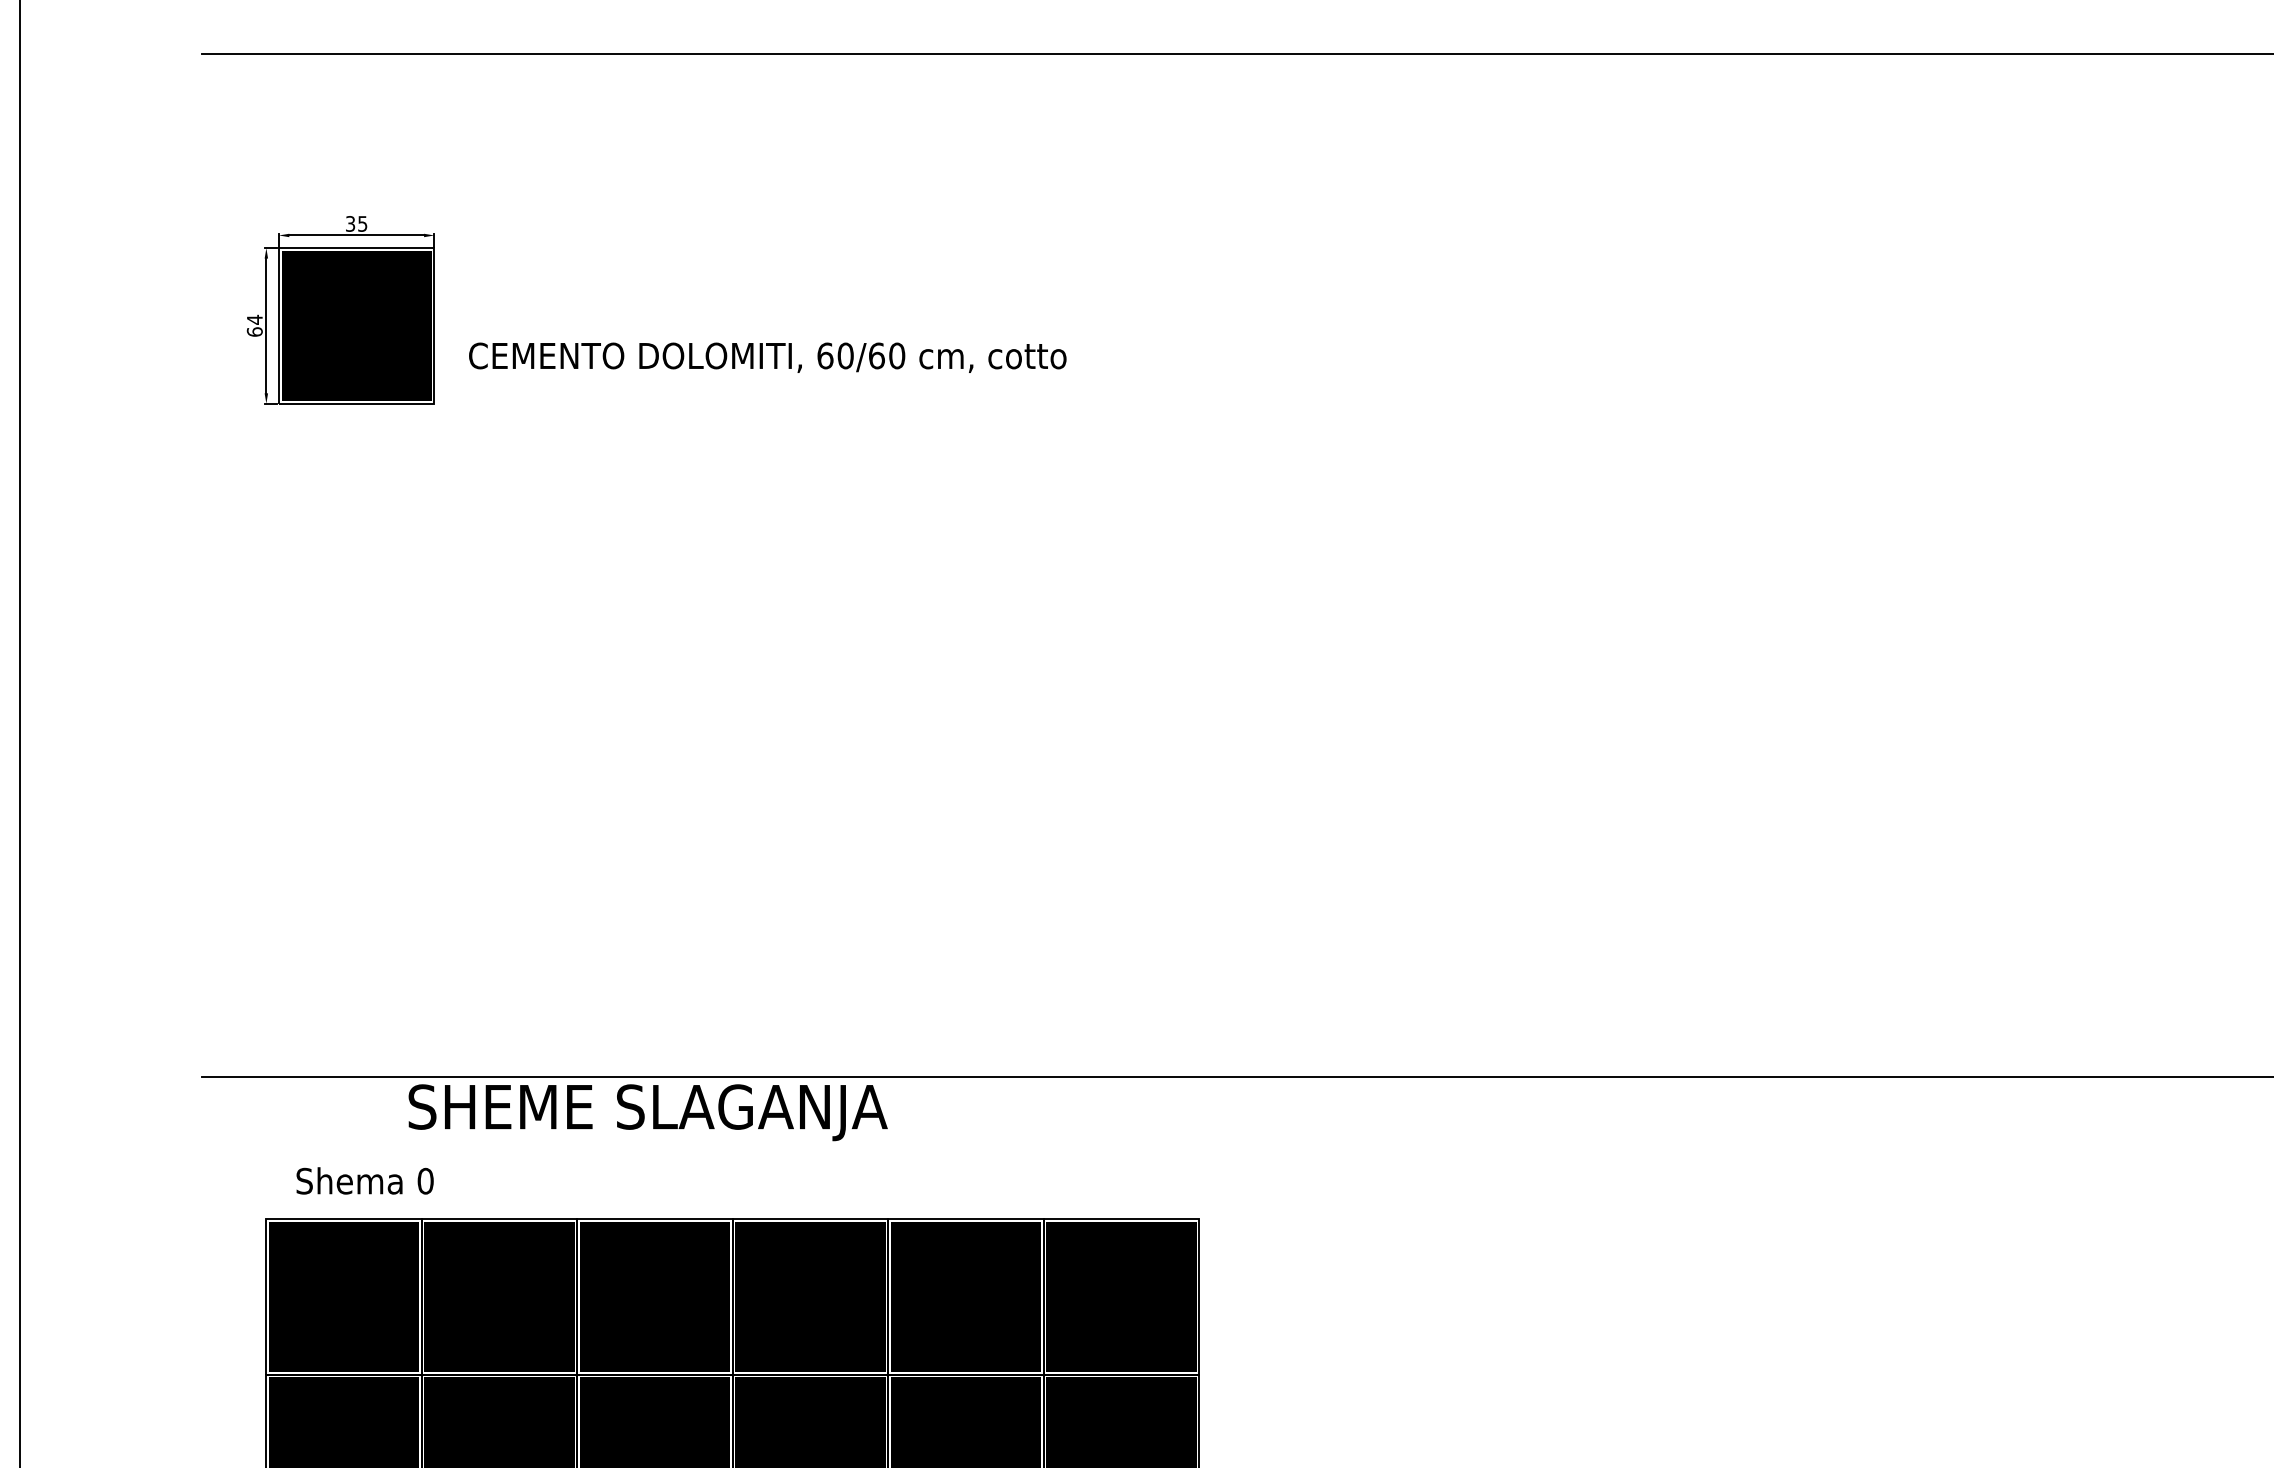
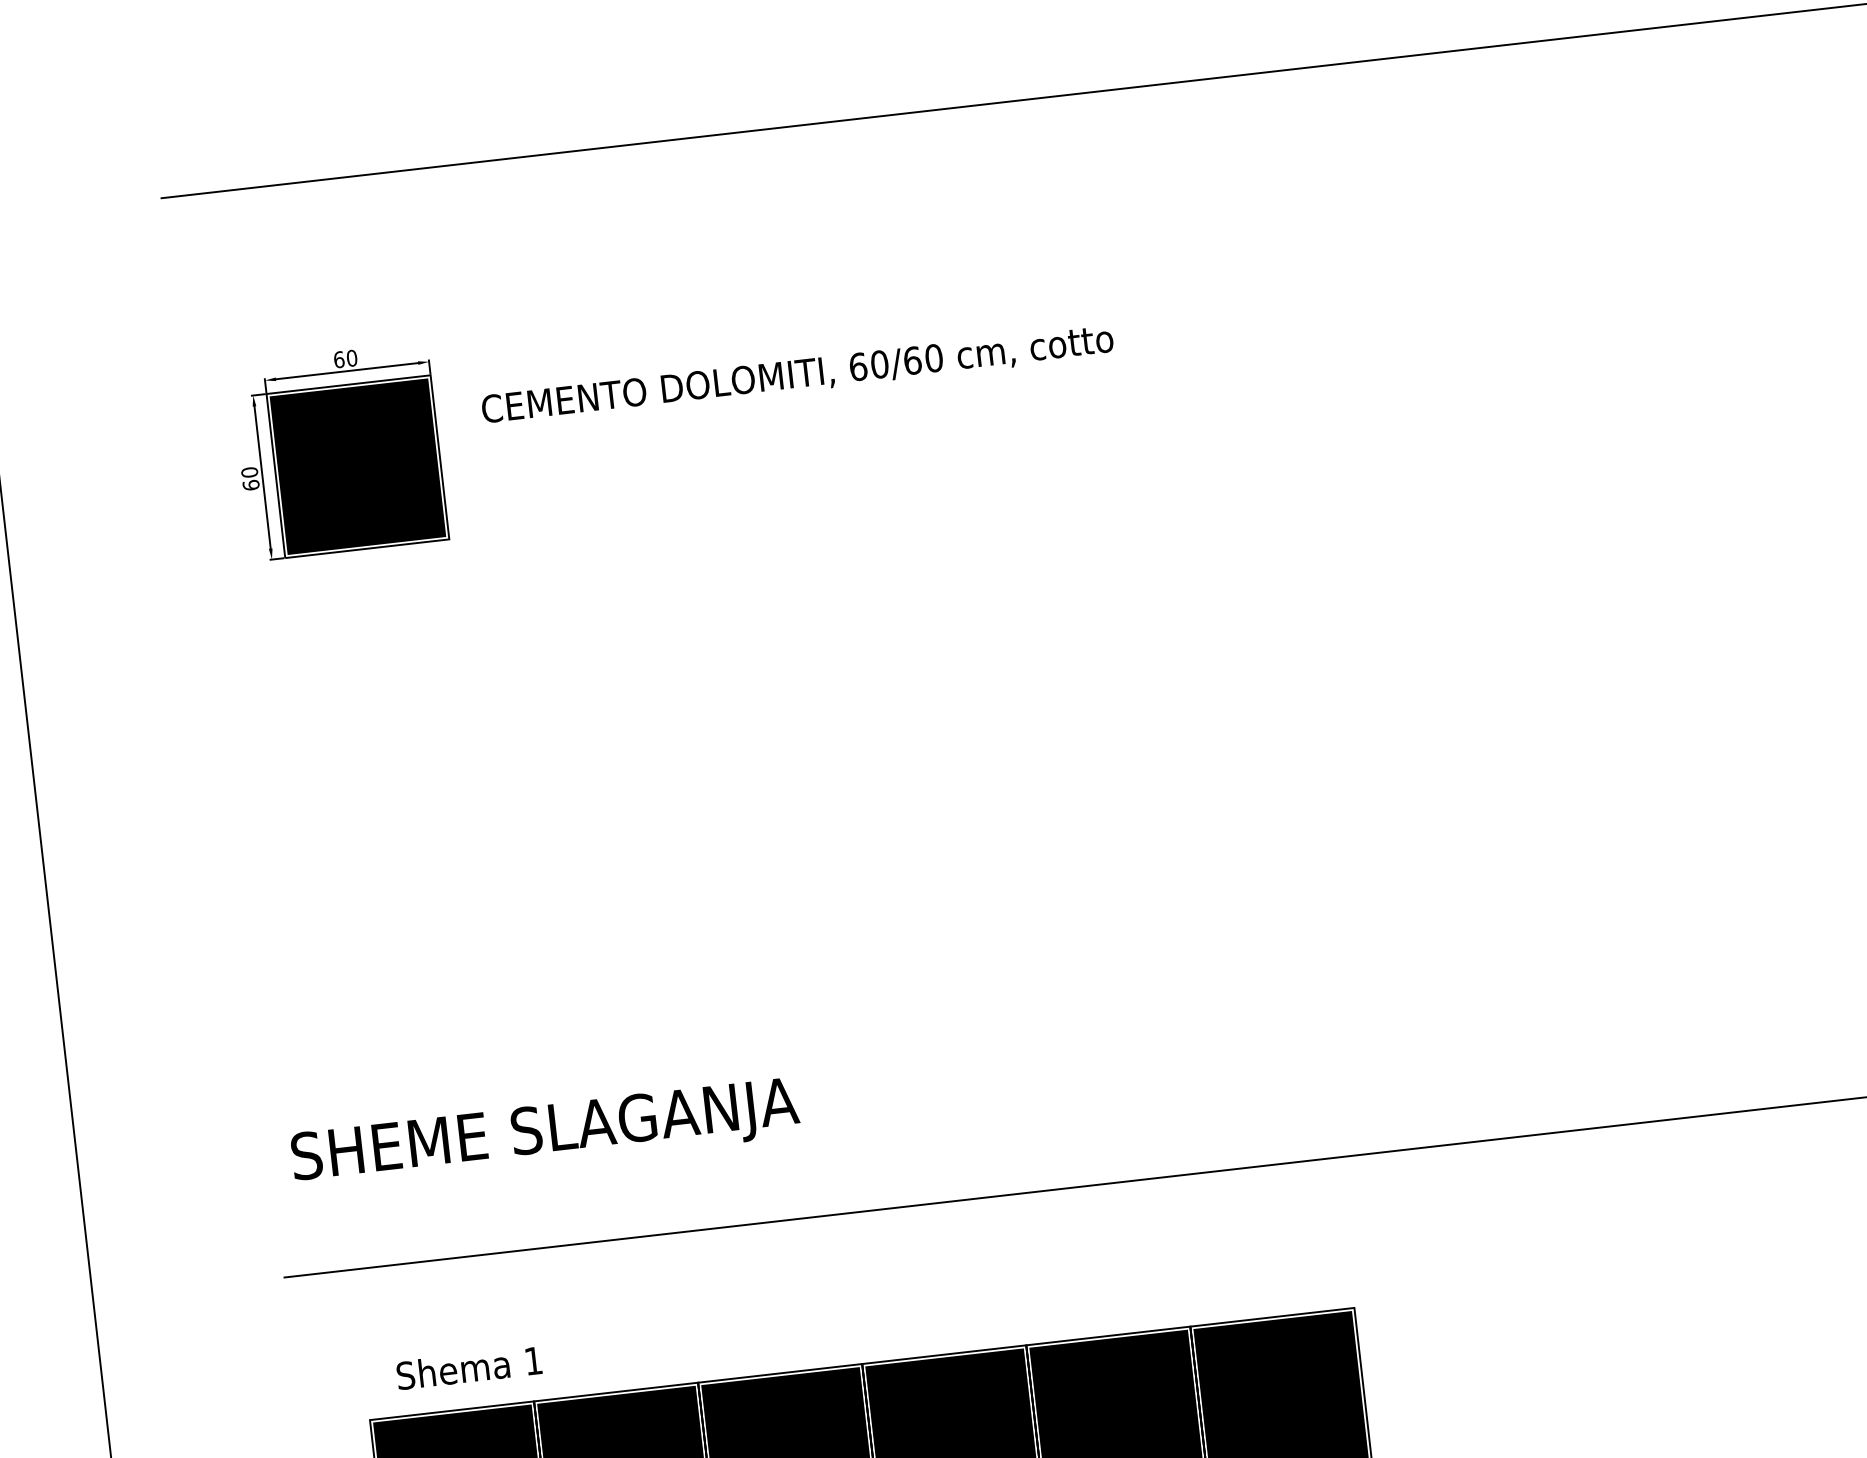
text: (356, 223) -> (345, 358), 35 -> 60
text: (254, 319) -> (249, 472), 64 -> 60
text: (767, 357) -> (797, 375), moved
text: (647, 1112) -> (544, 1134), moved
text: (425, 1180) -> (533, 1360), 0 -> 1

